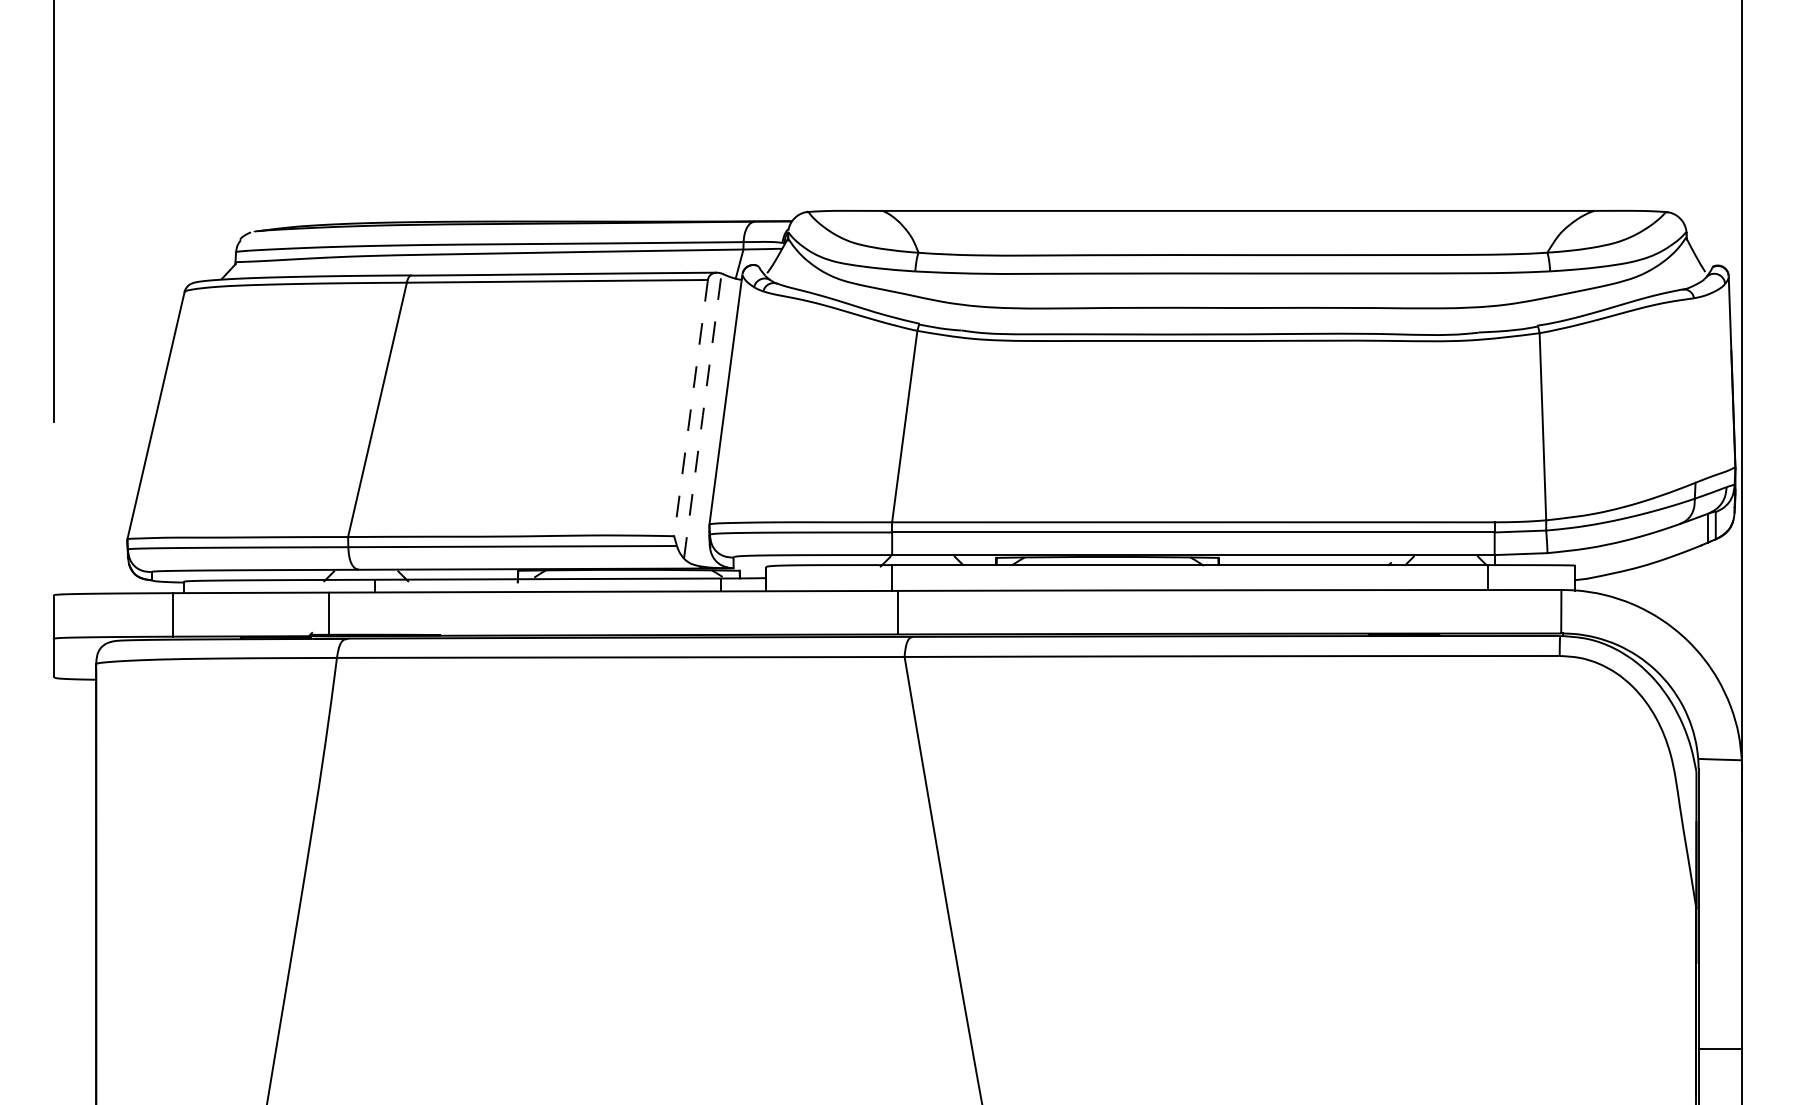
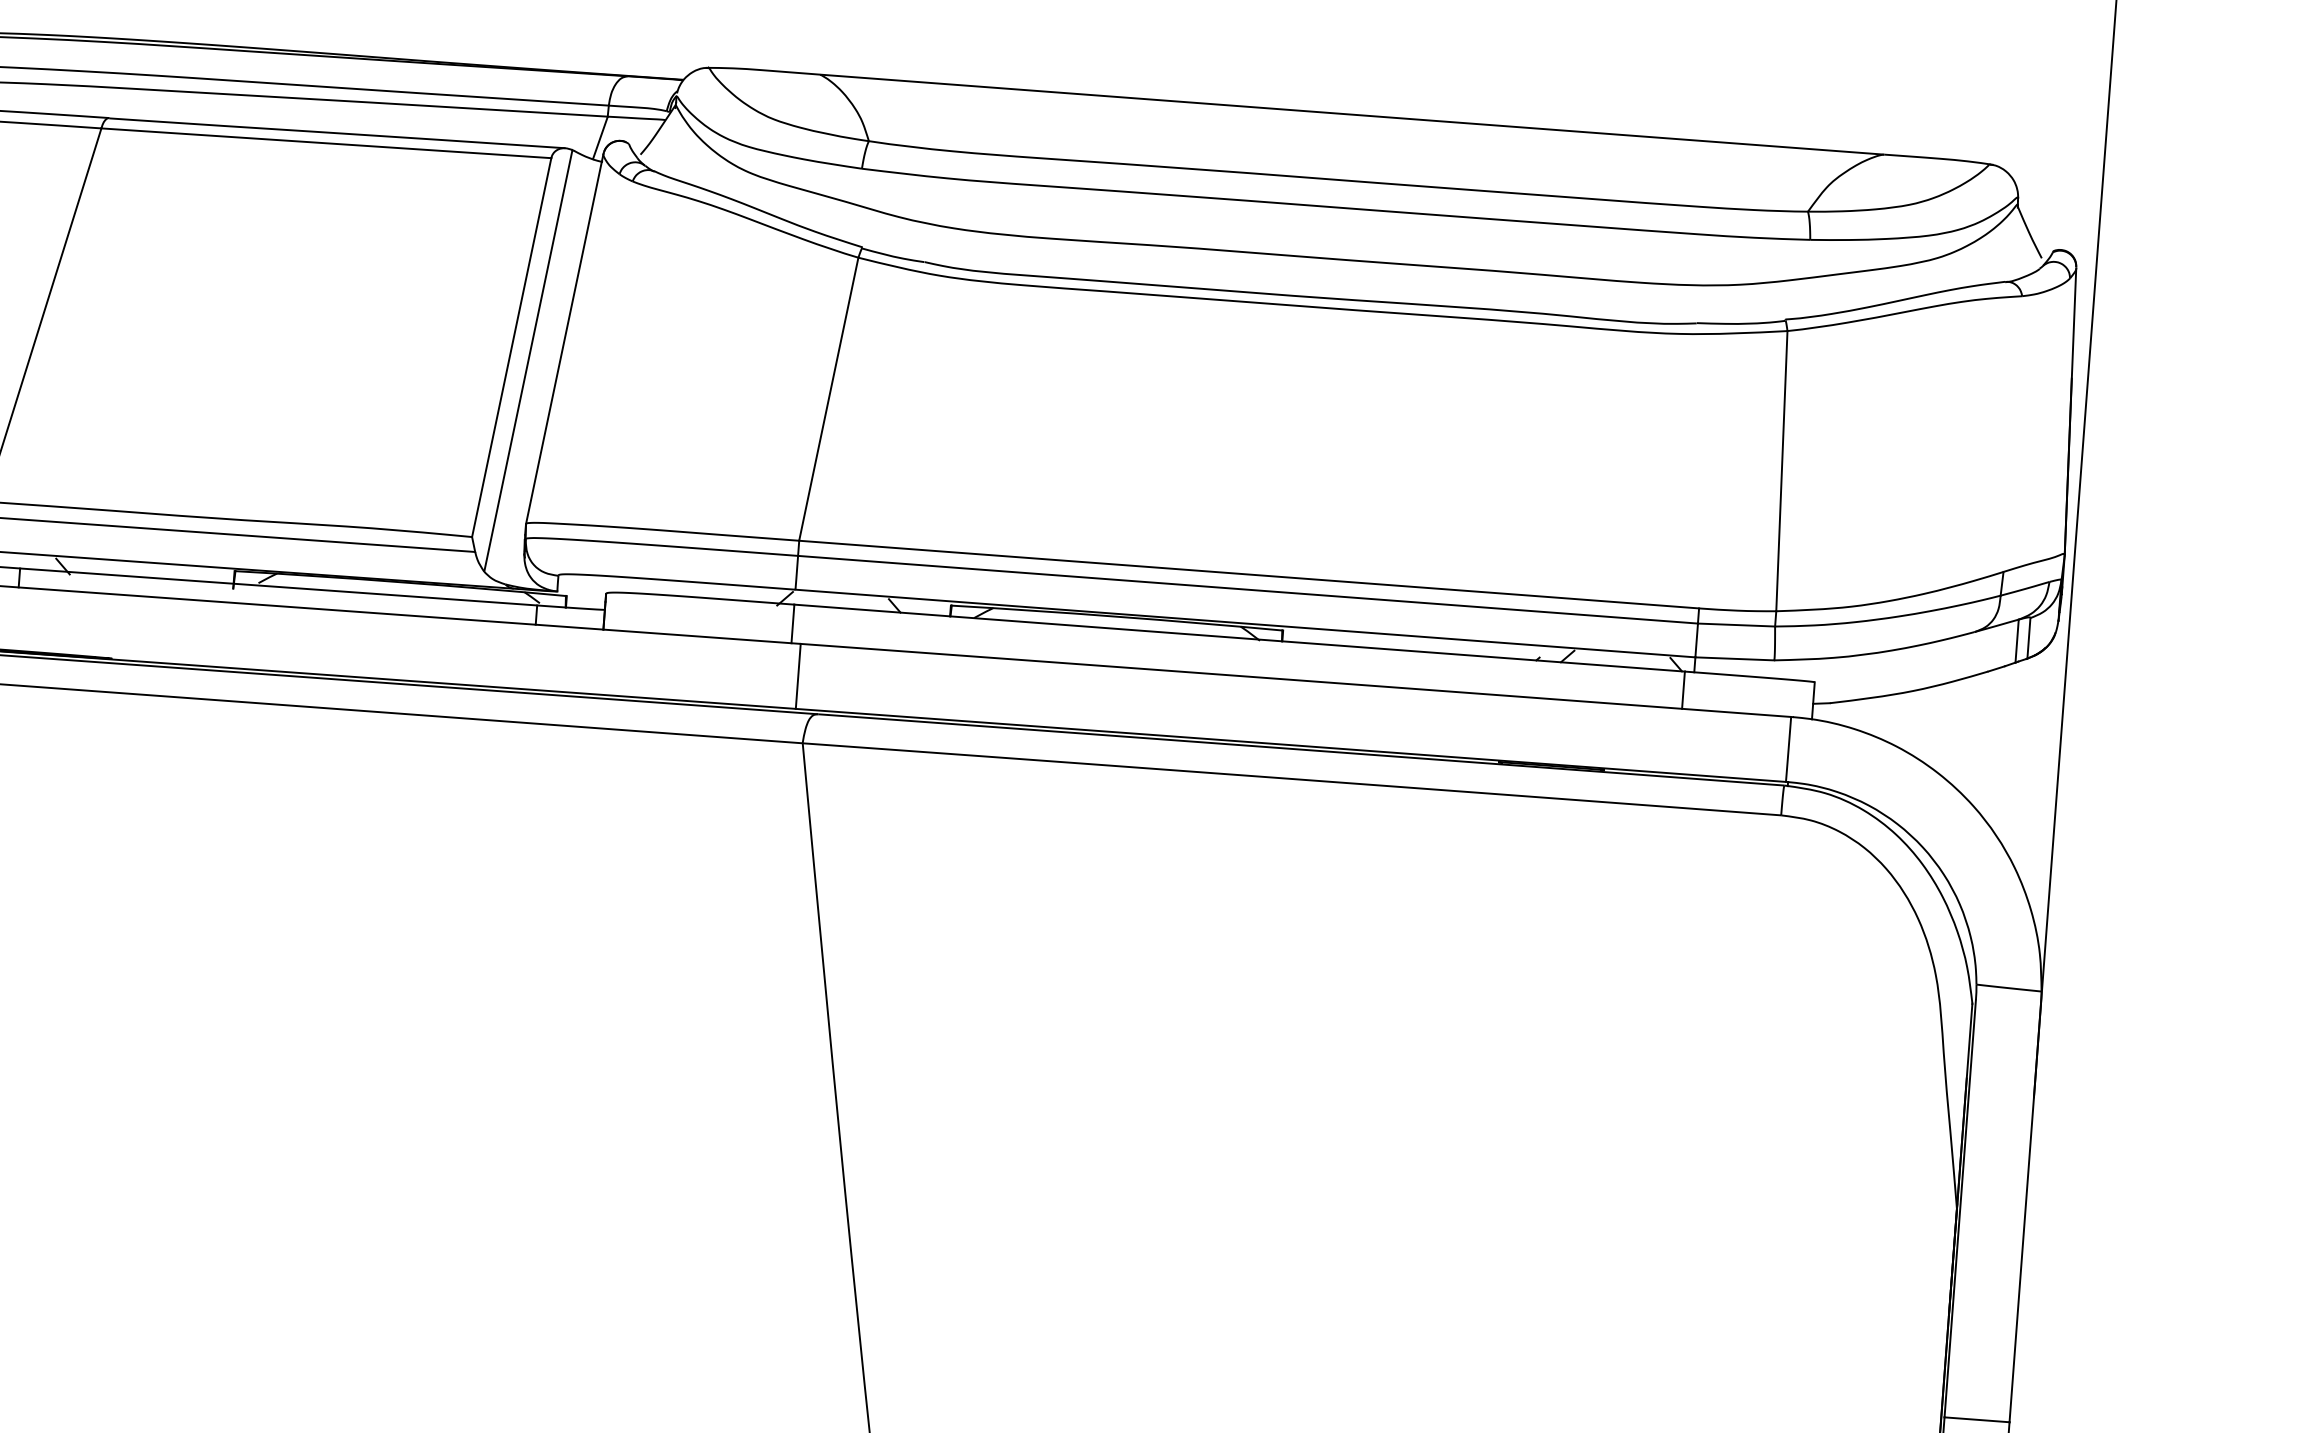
line: (690, 408) -> (510, 348), dashed -> solid
line: (702, 416) -> (527, 361), dashed -> solid

